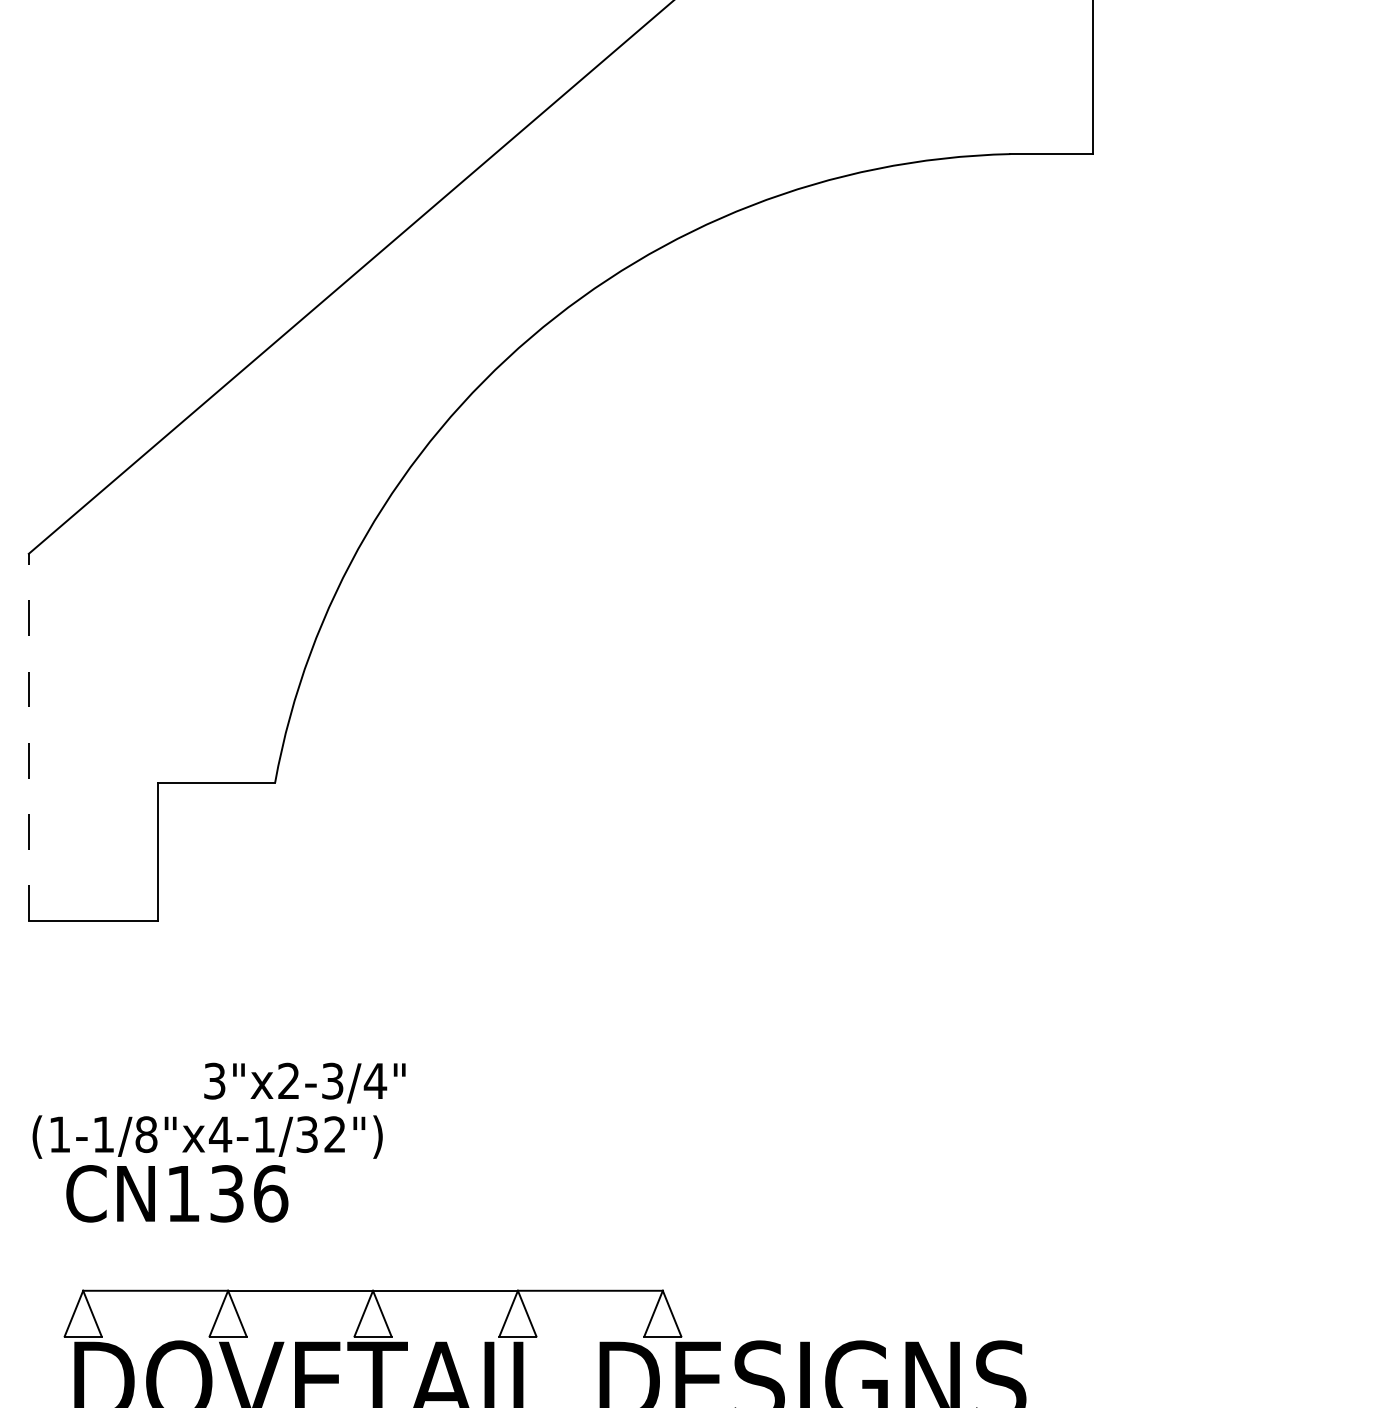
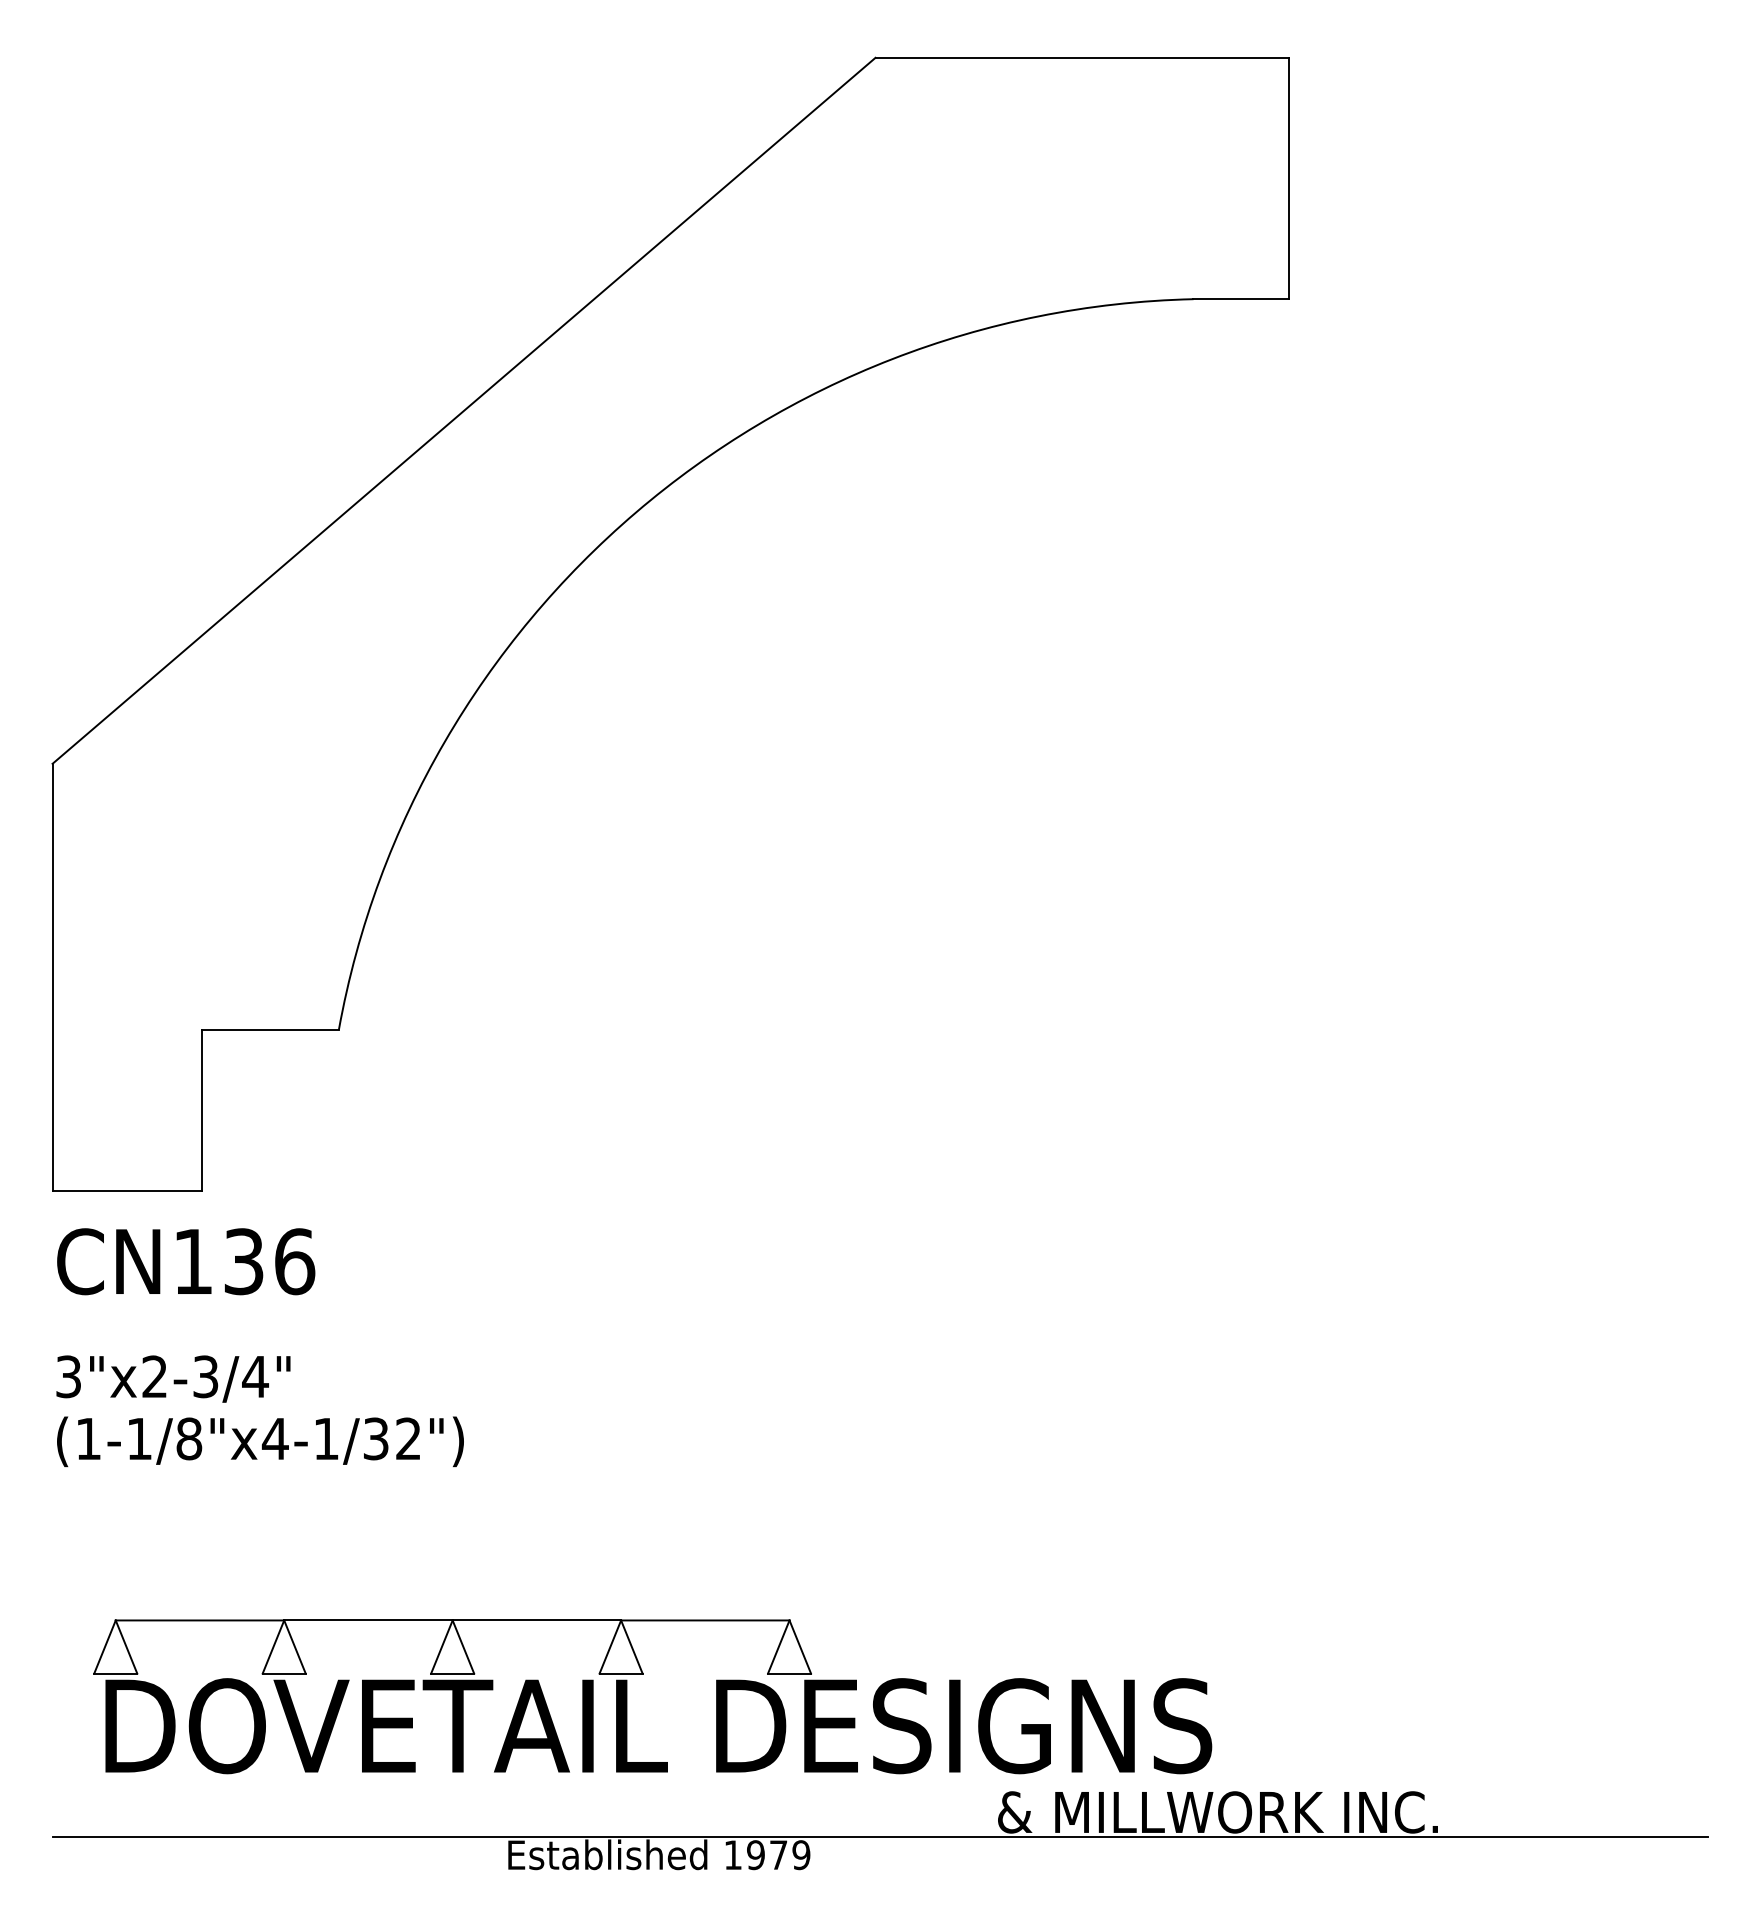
line: (28, 736) -> (52, 976), dashed -> solid
text: (304, 1082) -> (173, 1378), moved
text: (177, 1193) -> (186, 1261), moved

